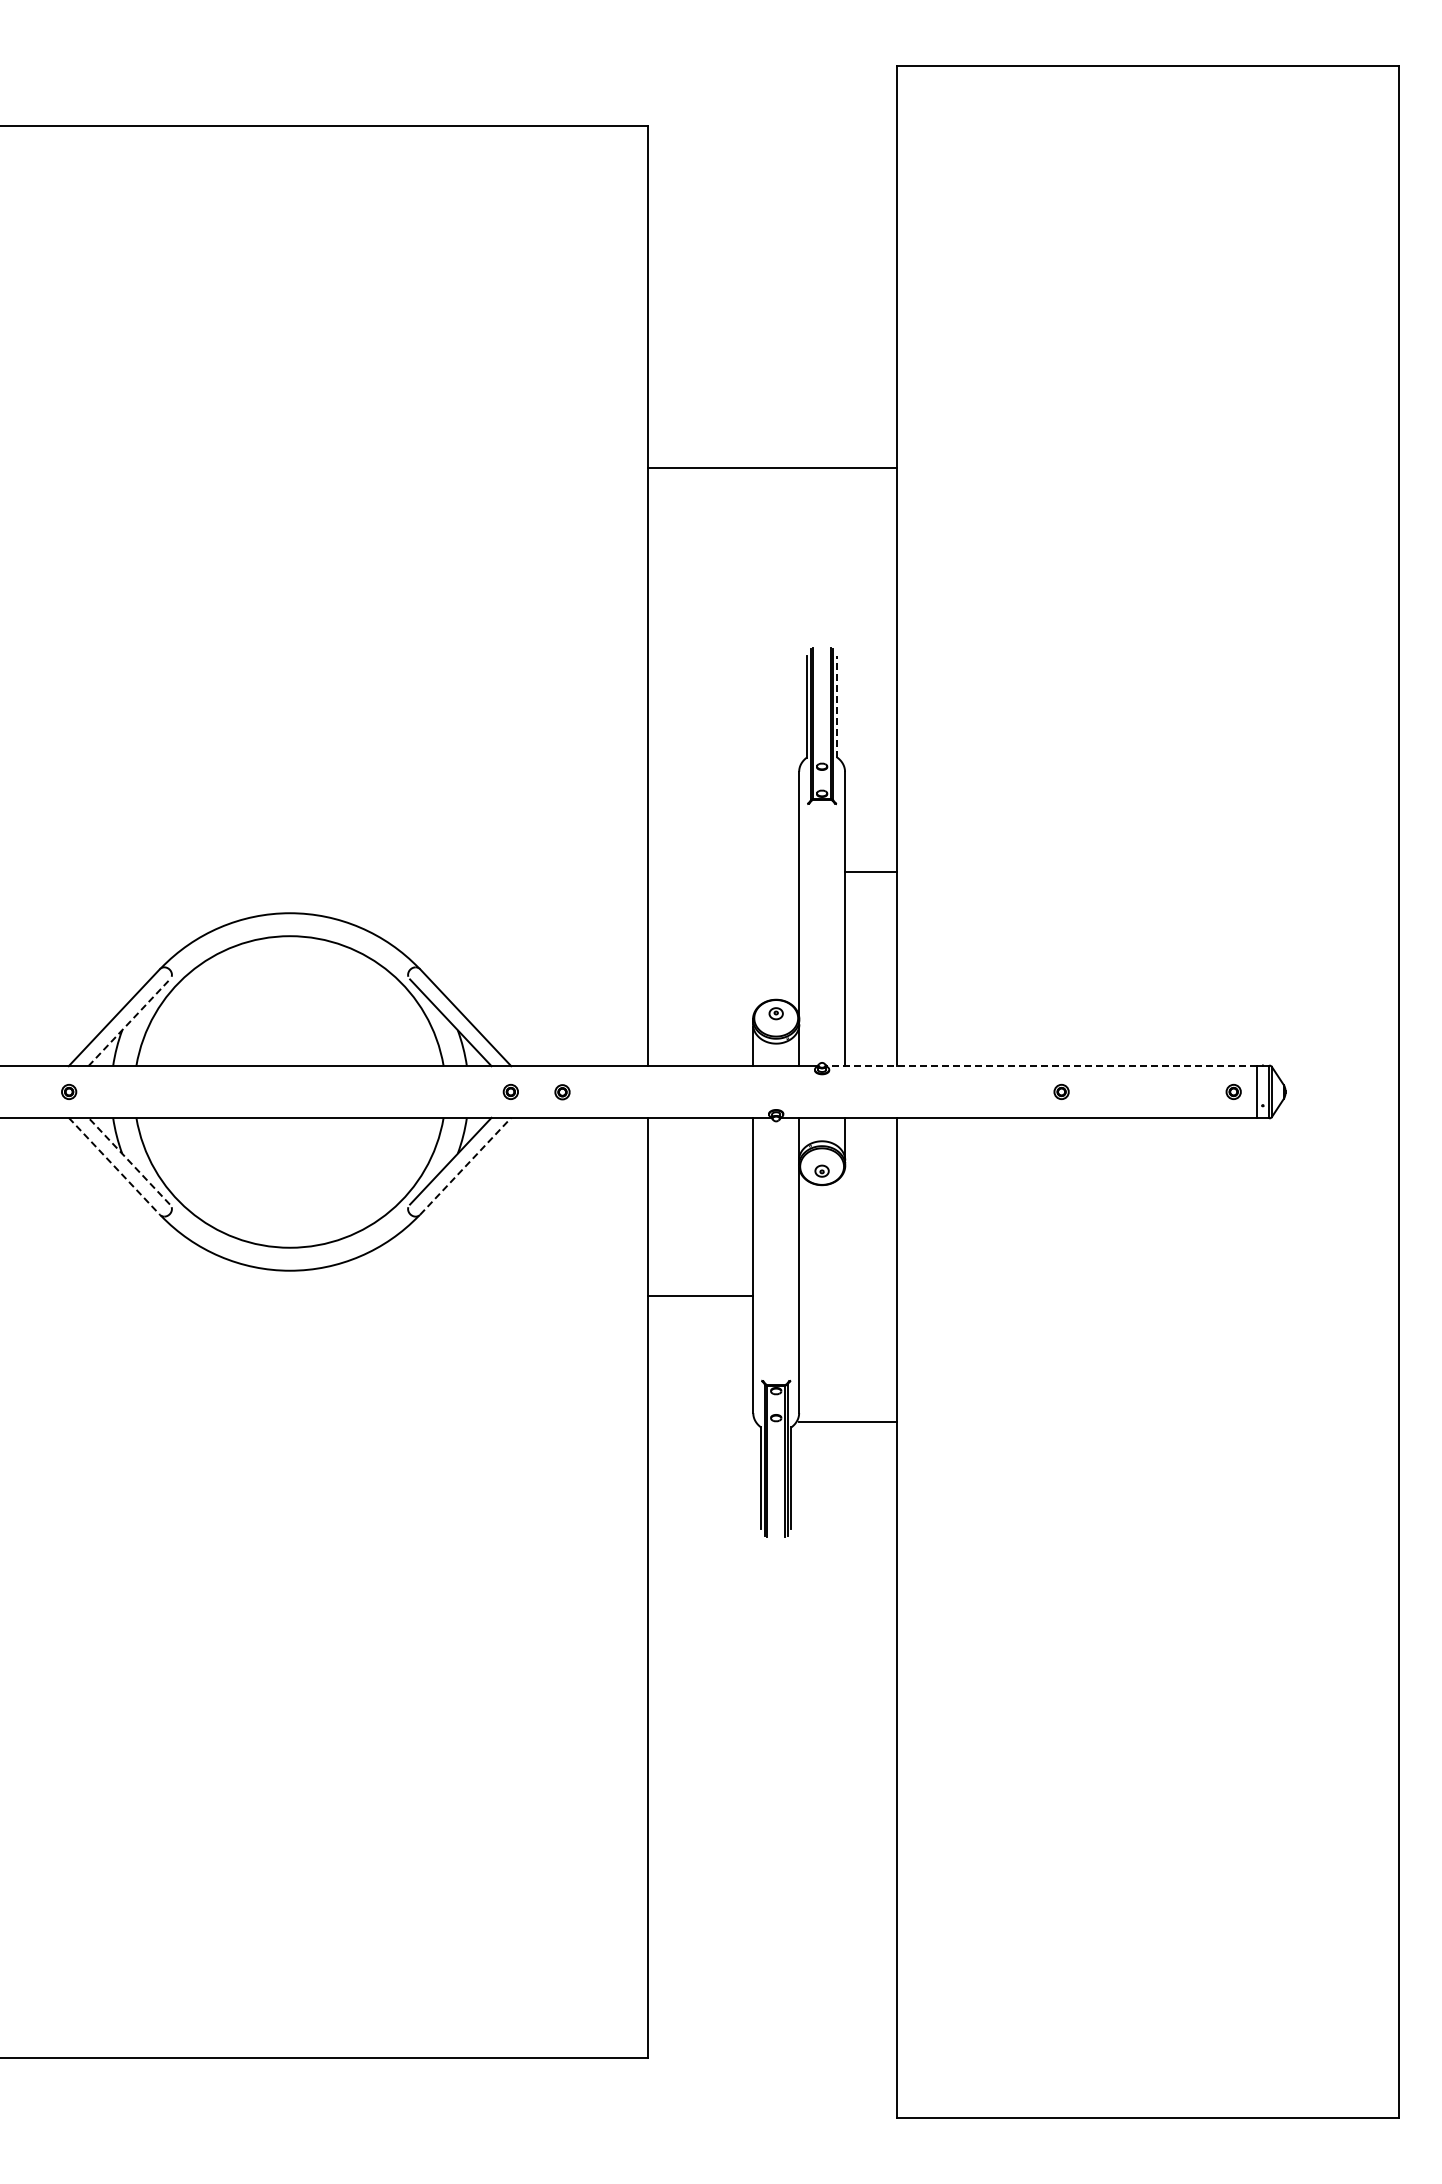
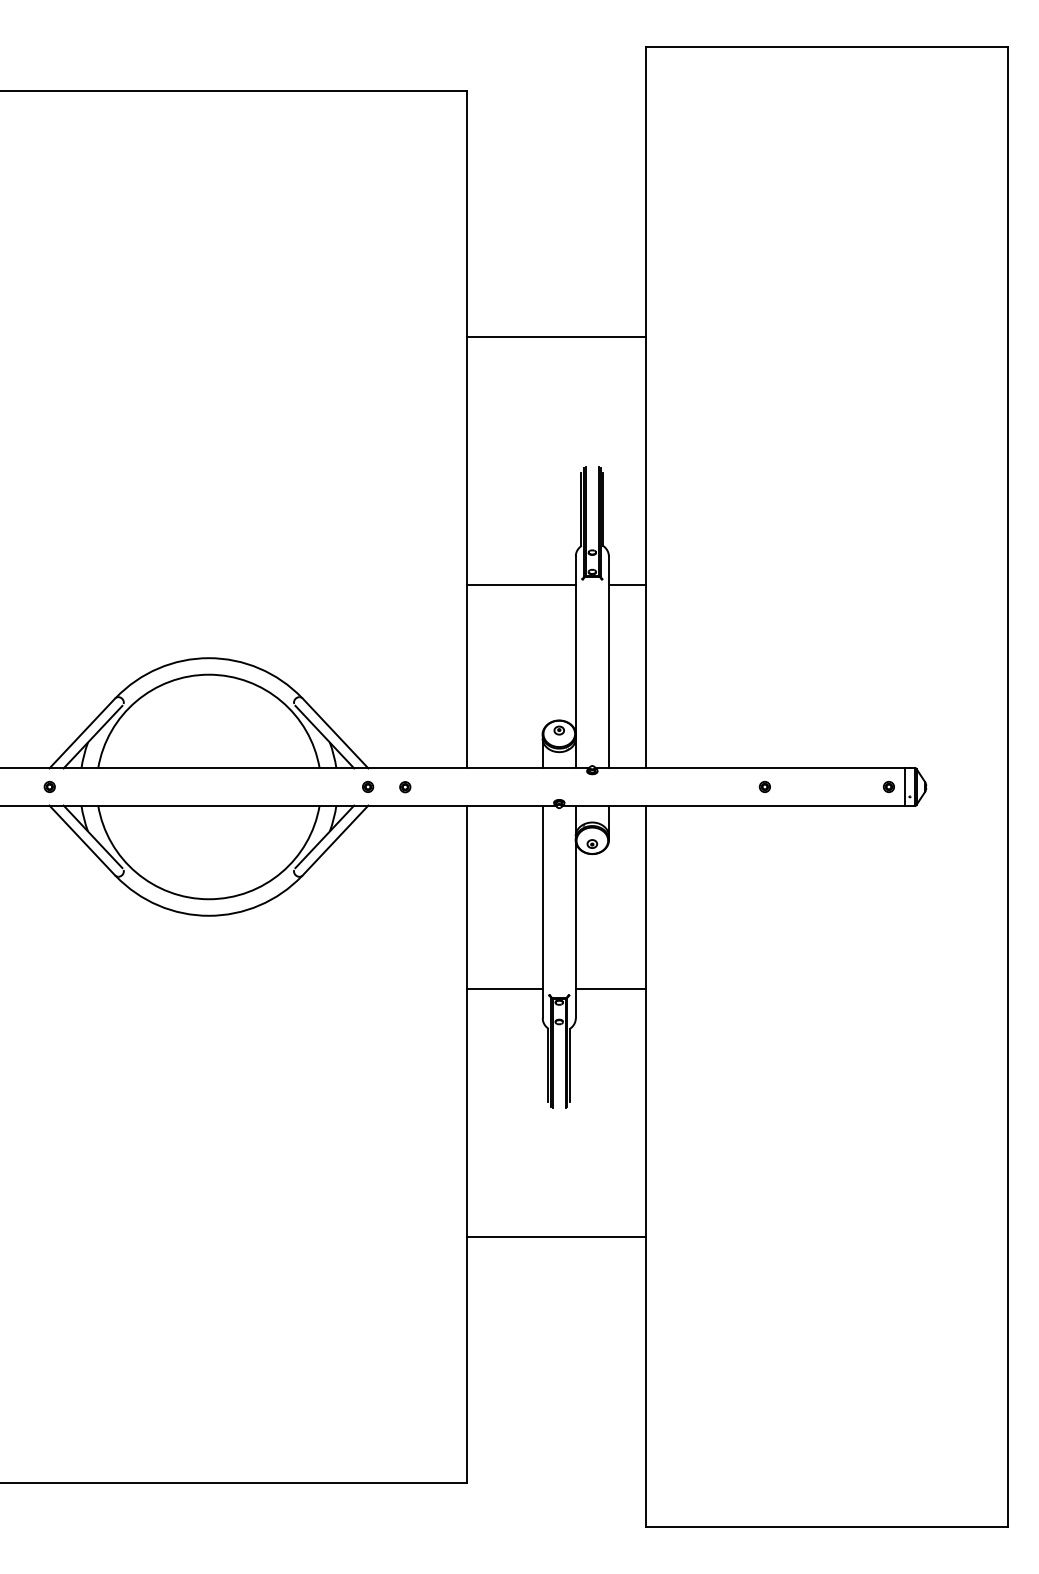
line: (837, 707) -> (603, 509), dashed -> solid
line: (723, 812) -> (521, 585), added
line: (870, 872) -> (627, 585), moved
line: (129, 1022) -> (93, 736), dashed -> solid
line: (1040, 1066) -> (749, 768), dashed -> solid
line: (129, 1161) -> (93, 837), dashed -> solid
line: (114, 1166) -> (82, 840), dashed -> solid
line: (465, 1166) -> (335, 840), dashed -> solid
line: (700, 1295) -> (504, 988), moved
line: (847, 1421) -> (610, 988), moved
line: (771, 1715) -> (555, 1236), added

